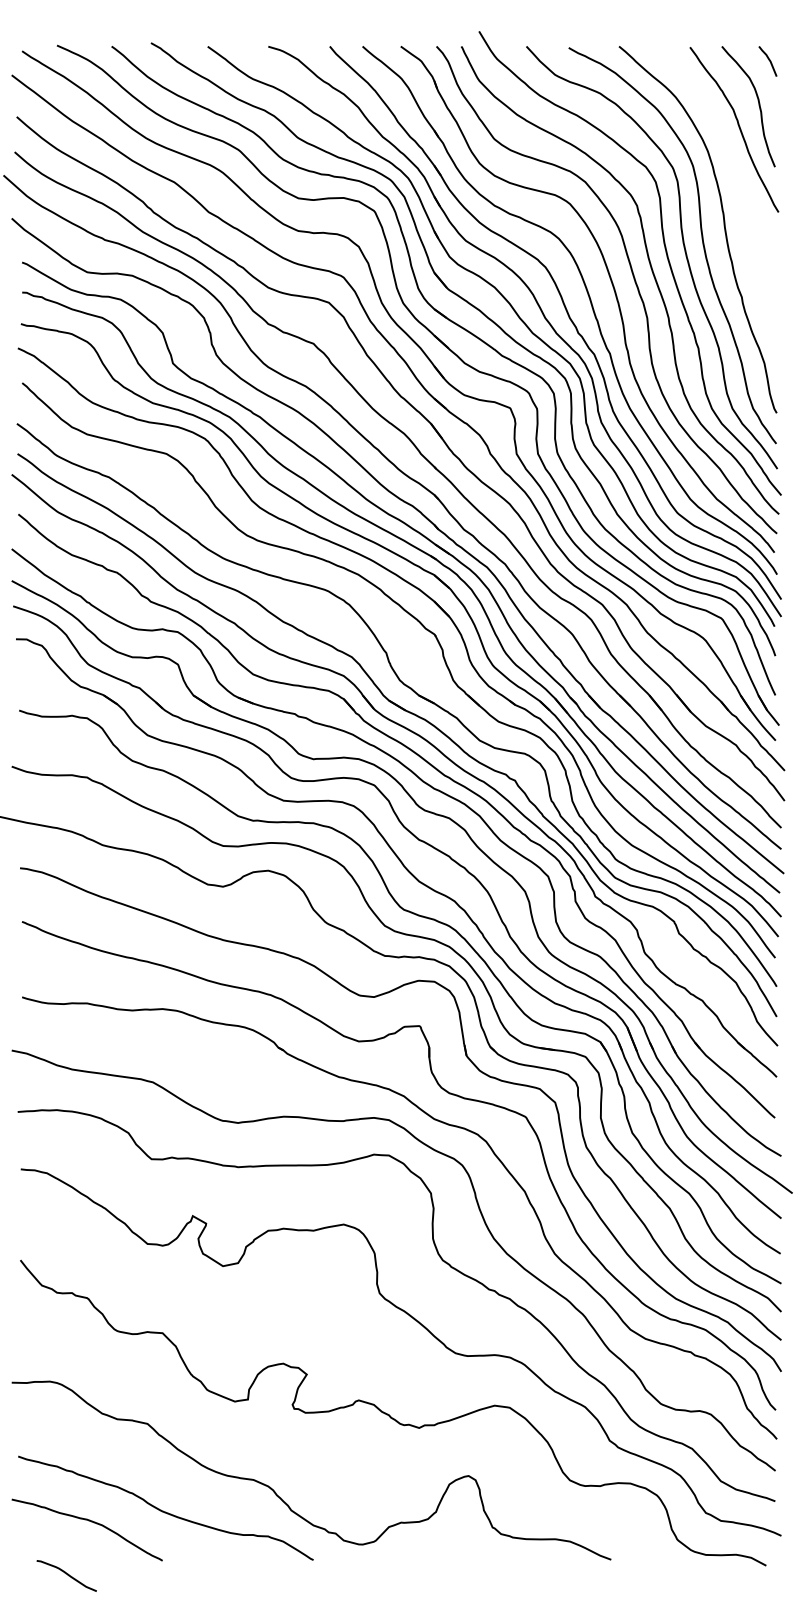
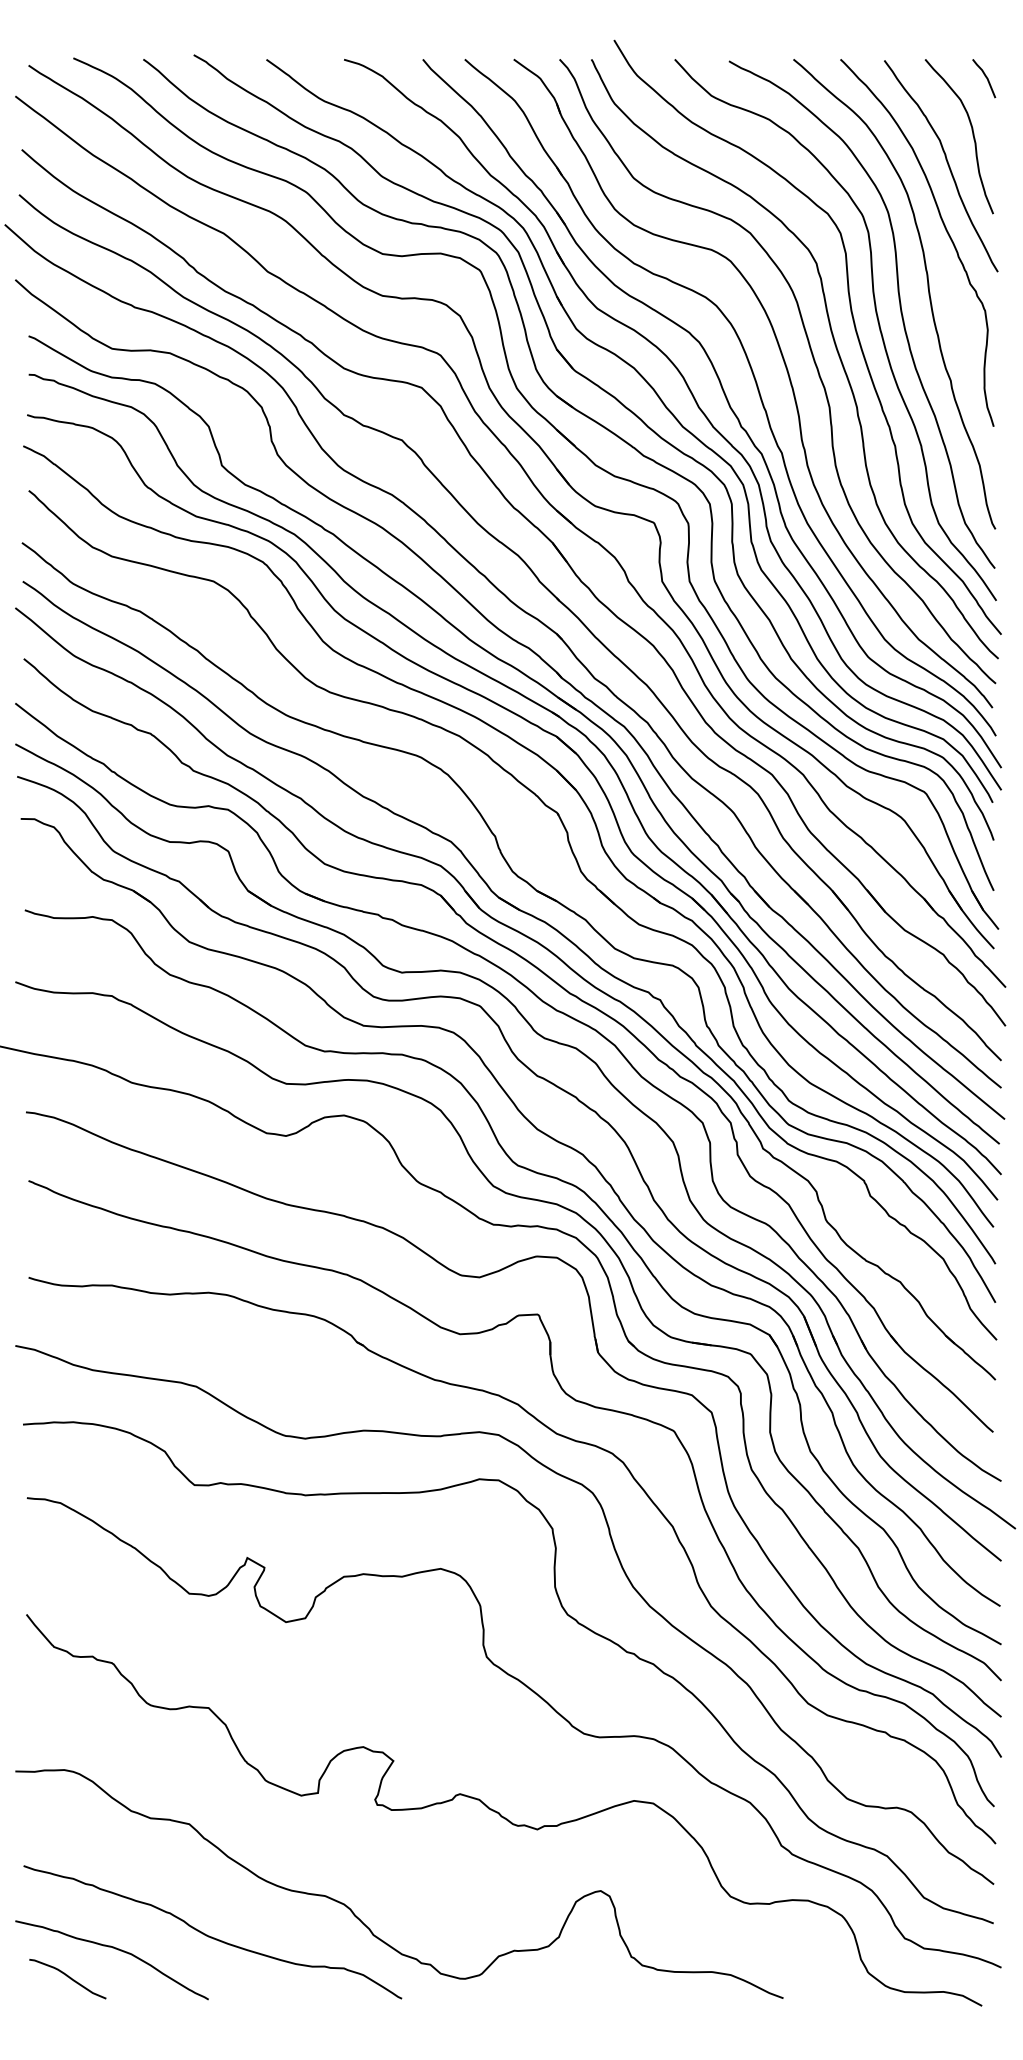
curve: (736, 178) -> (944, 228), added
curve: (66, 1574) -> (67, 1977), moved

